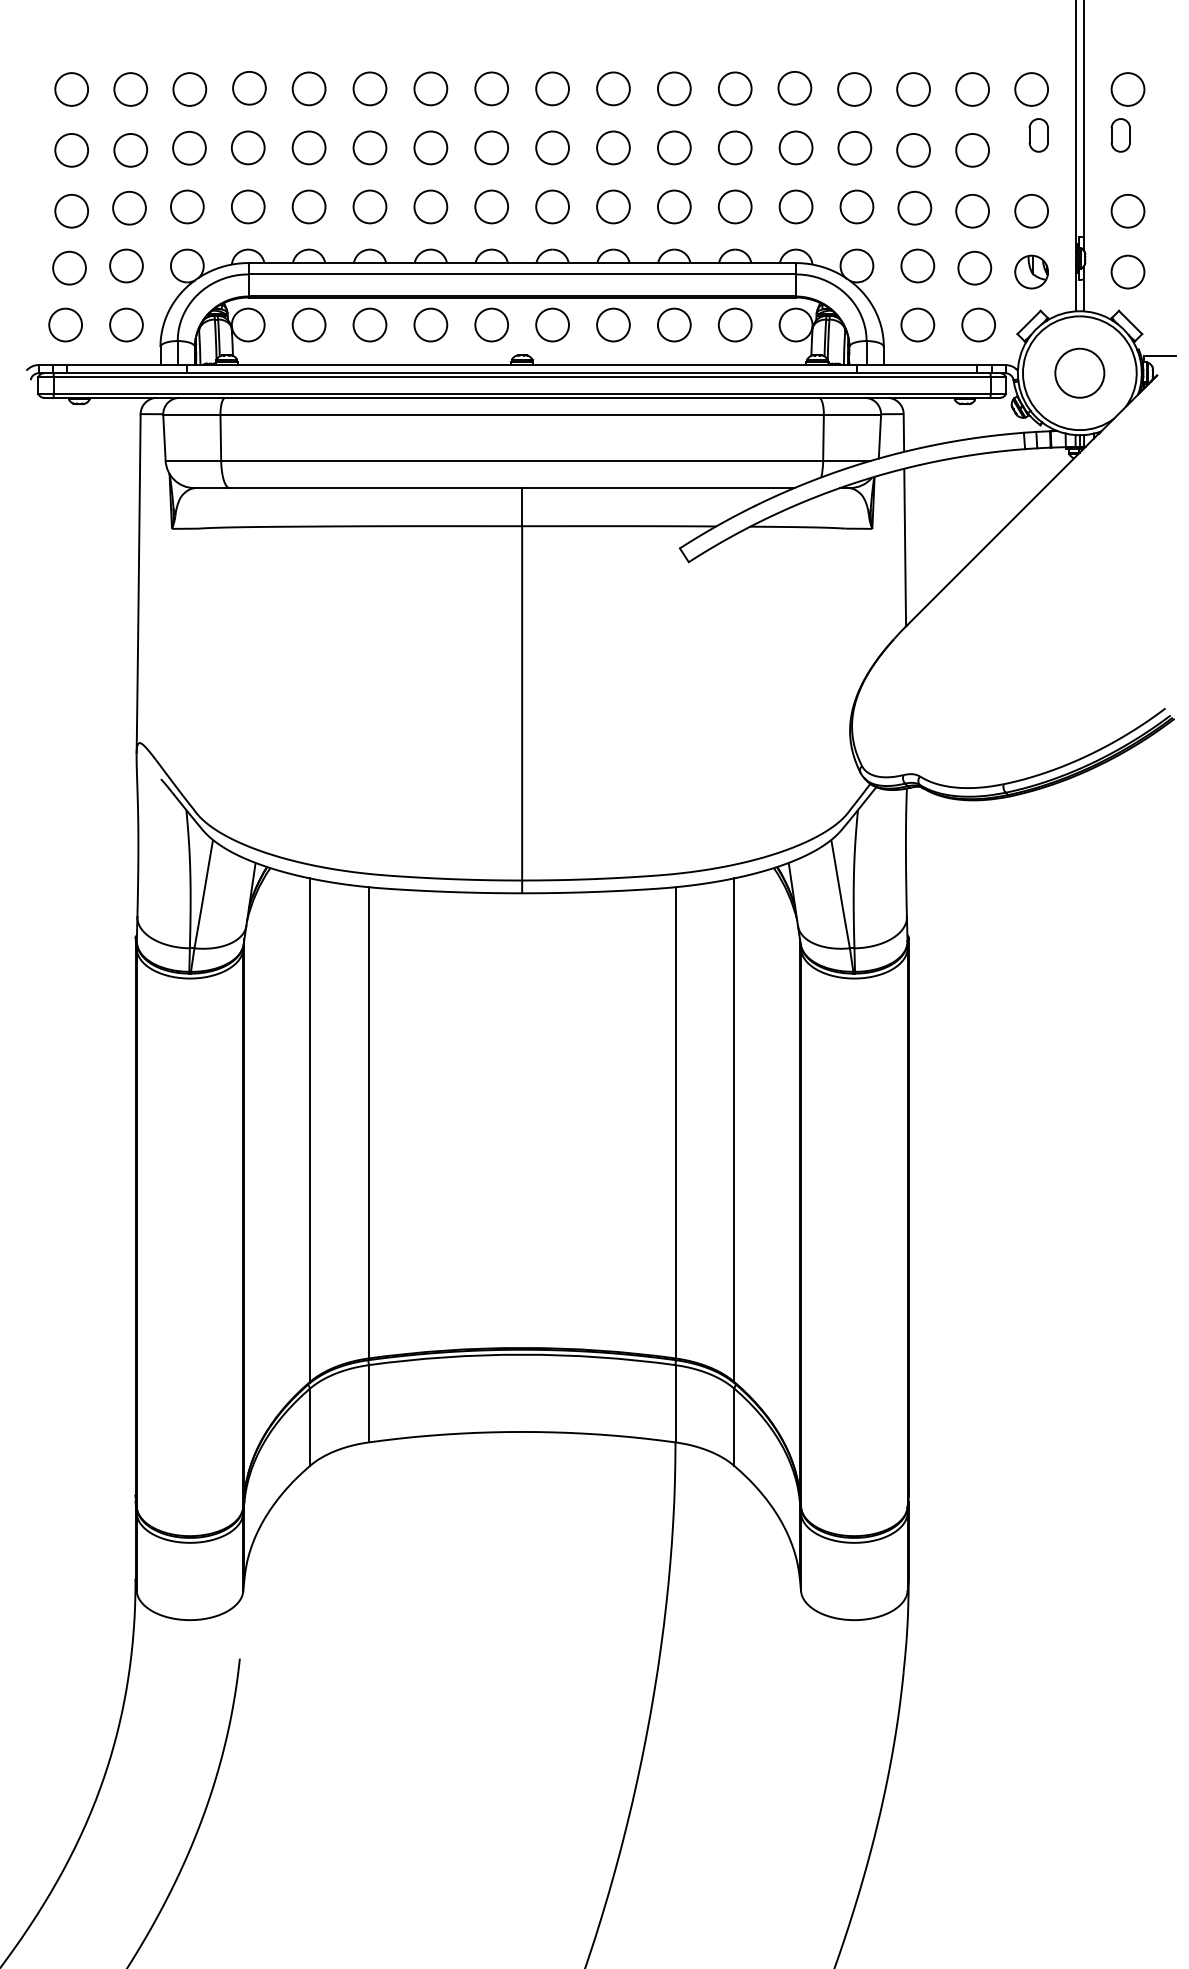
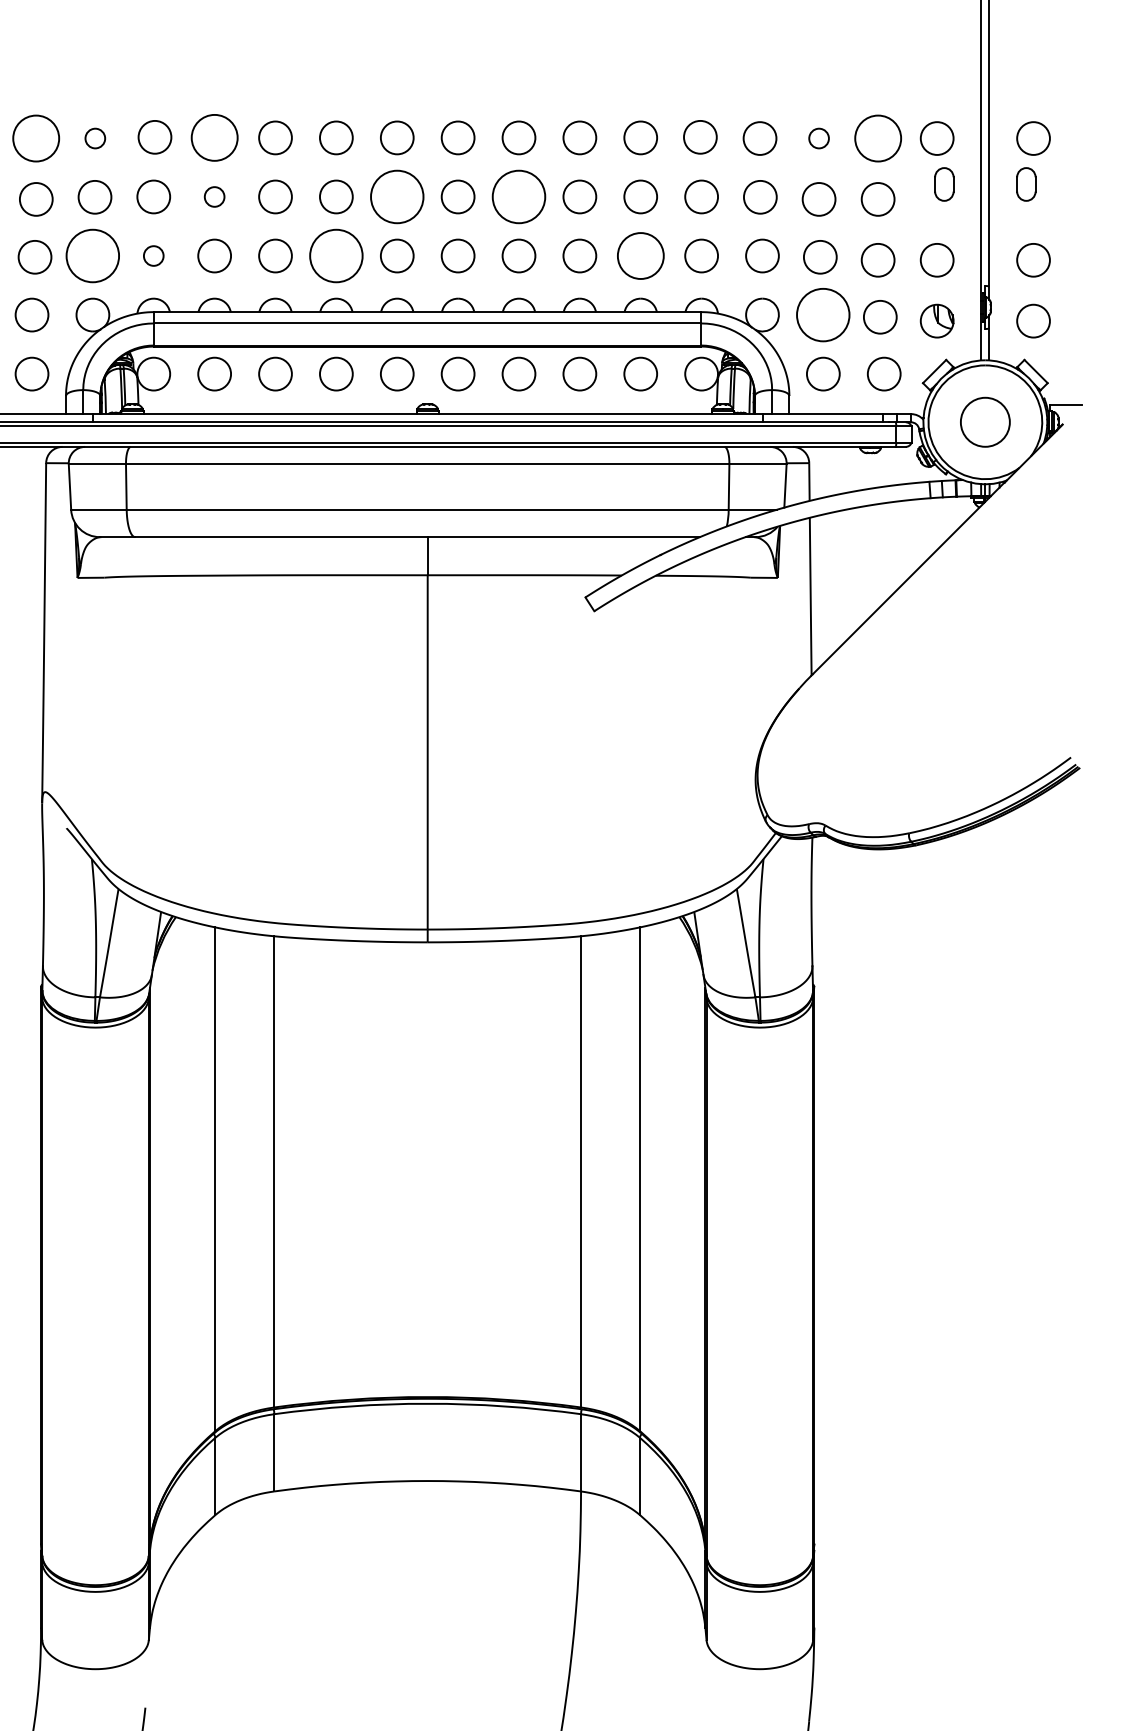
circle: (308, 88) -> (214, 137), size x1.4
circle: (130, 89) -> (36, 138), size x1.4
circle: (189, 89) -> (95, 138), size x0.6
circle: (913, 89) -> (819, 138), size x0.6
circle: (972, 89) -> (878, 138), size x1.4
circle: (308, 147) -> (214, 196), size x0.6
circle: (491, 147) -> (397, 196), size x1.6
circle: (613, 147) -> (519, 196), size x1.6
circle: (187, 206) -> (93, 255), size x1.6
circle: (247, 206) -> (153, 255), size x0.6
circle: (430, 206) -> (336, 255), size x1.6
circle: (734, 206) -> (640, 255), size x1.4
circle: (917, 265) -> (823, 314), size x1.6

